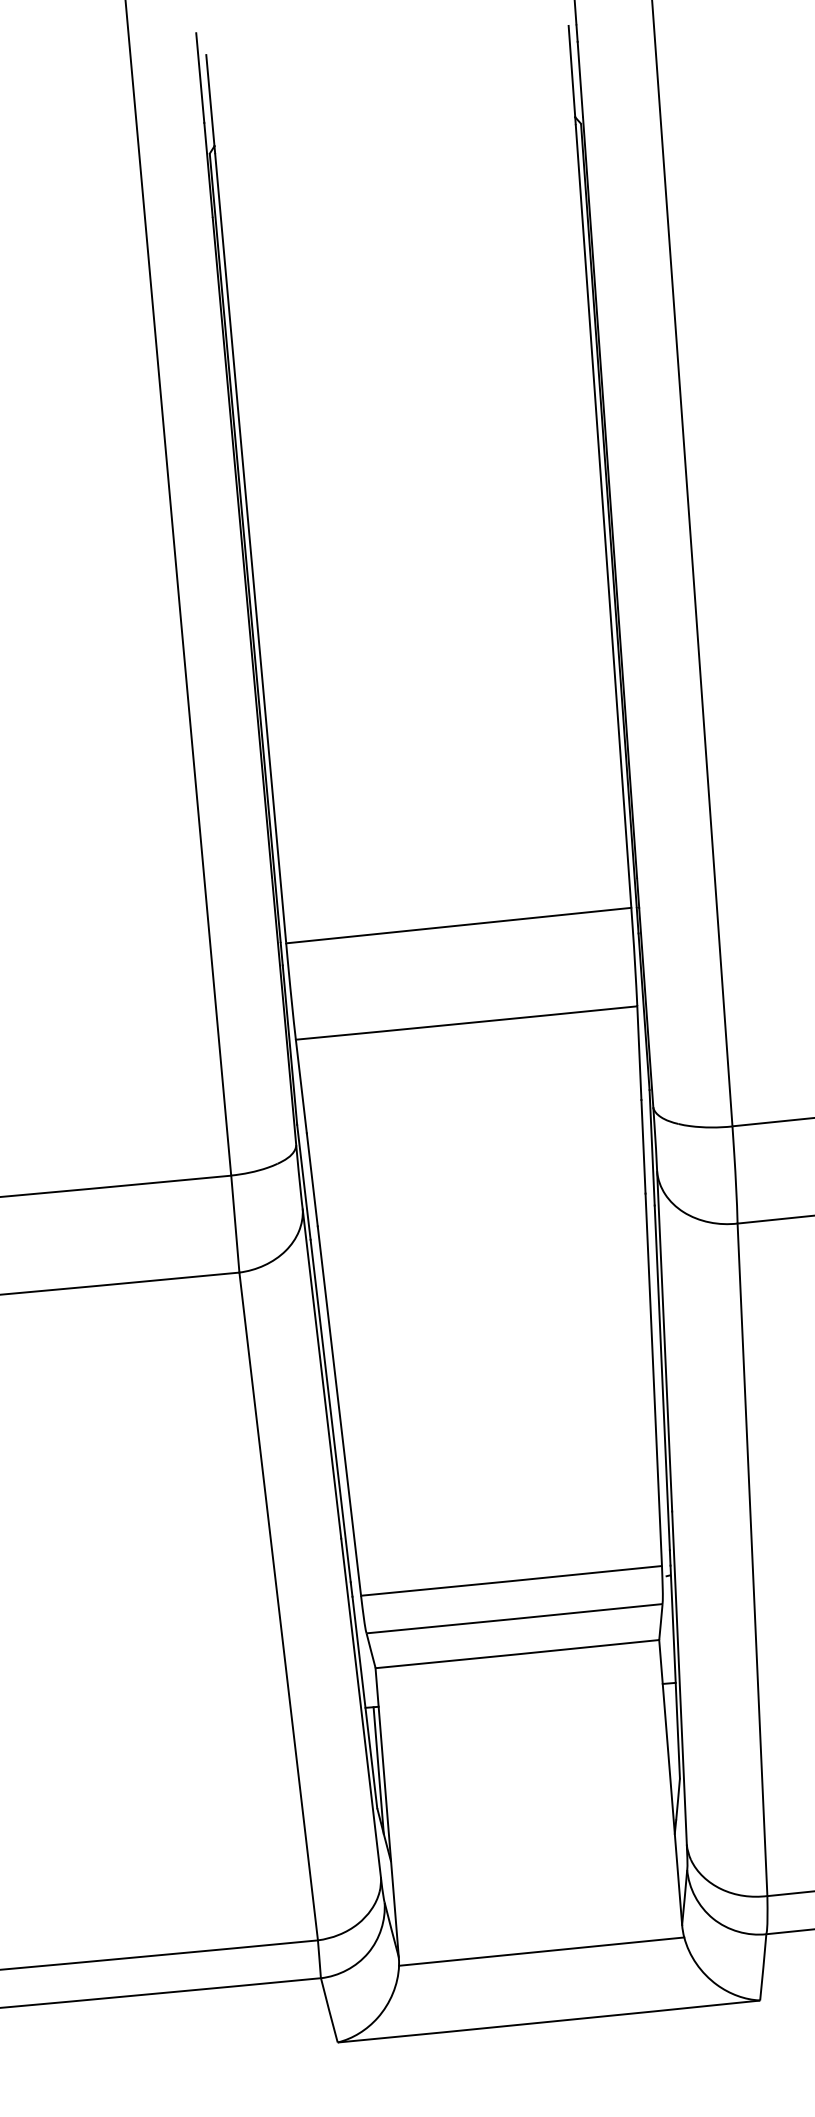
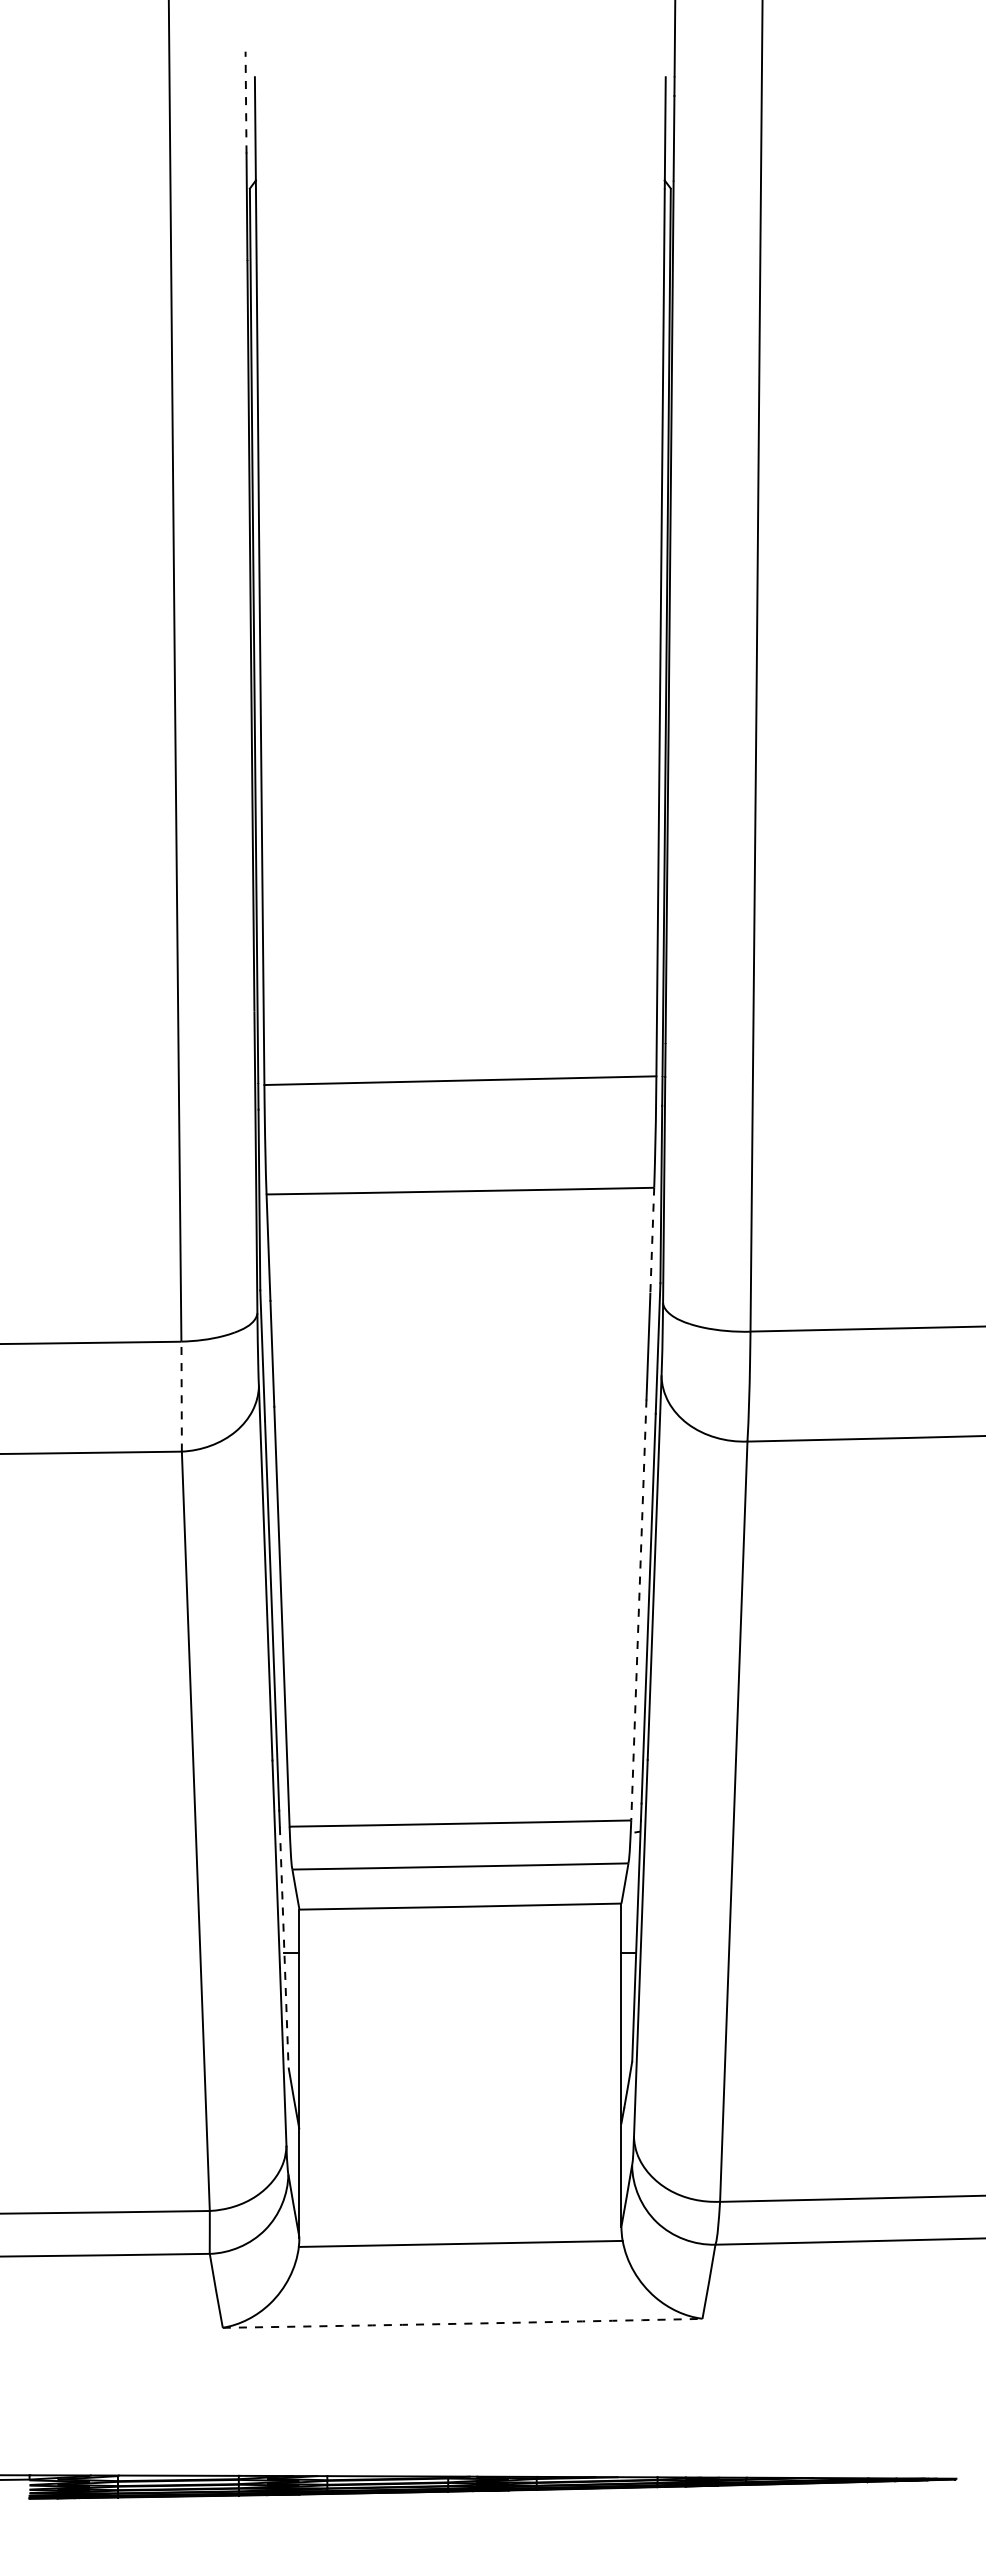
line: (200, 77) -> (246, 102), solid -> dashed
line: (639, 1053) -> (652, 1241), solid -> dashed
line: (235, 1223) -> (181, 1396), solid -> dashed
line: (653, 1379) -> (638, 1609), solid -> dashed
line: (365, 1702) -> (284, 1947), solid -> dashed
line: (378, 1770) -> (293, 2025), removed
arc: (548, 2021) -> (462, 2323), solid -> dashed

